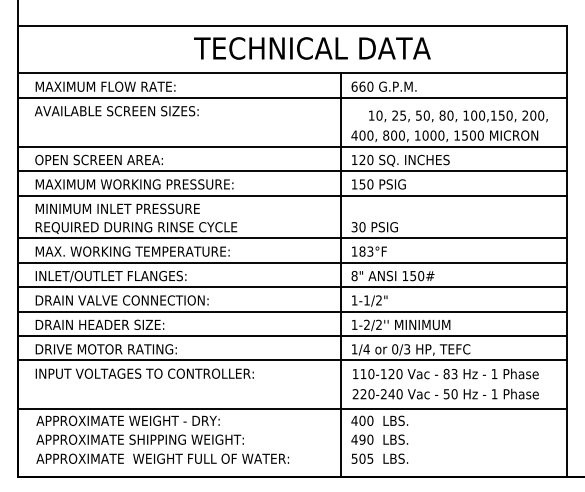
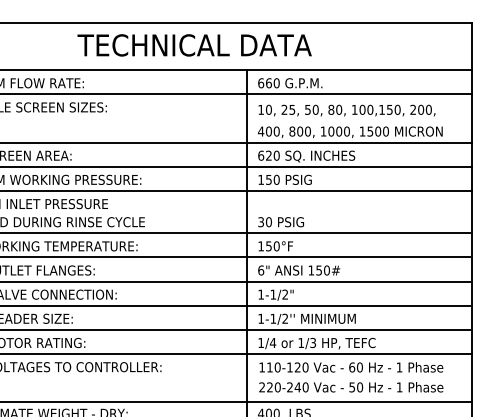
text: (312, 48) -> (194, 45), moved
text: (458, 116) -> (347, 110), moved
text: (354, 159) -> (261, 155), 120 -> 620
text: (366, 251) -> (272, 246), 183°F -> 150°F
text: (354, 275) -> (261, 269), 8" -> 6"
text: (366, 324) -> (272, 318), 1-2/2'' -> 1-1/2''
text: (395, 349) -> (301, 343), 0/3 -> 1/3
text: (450, 374) -> (355, 367), 83 -> 60

